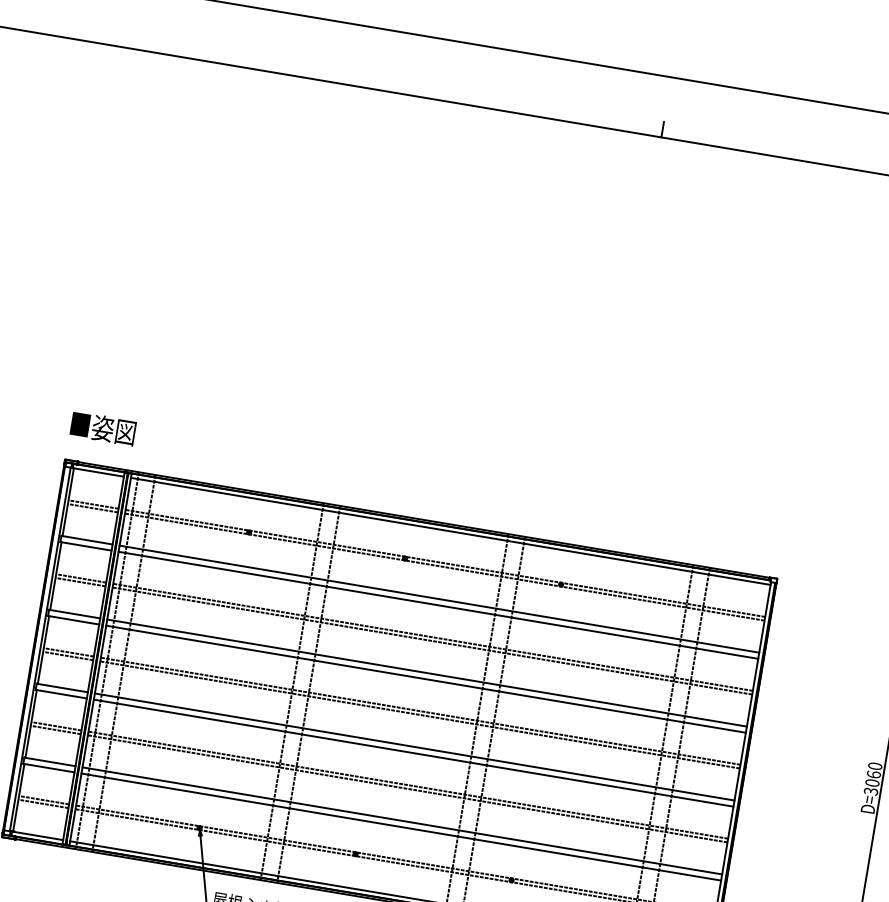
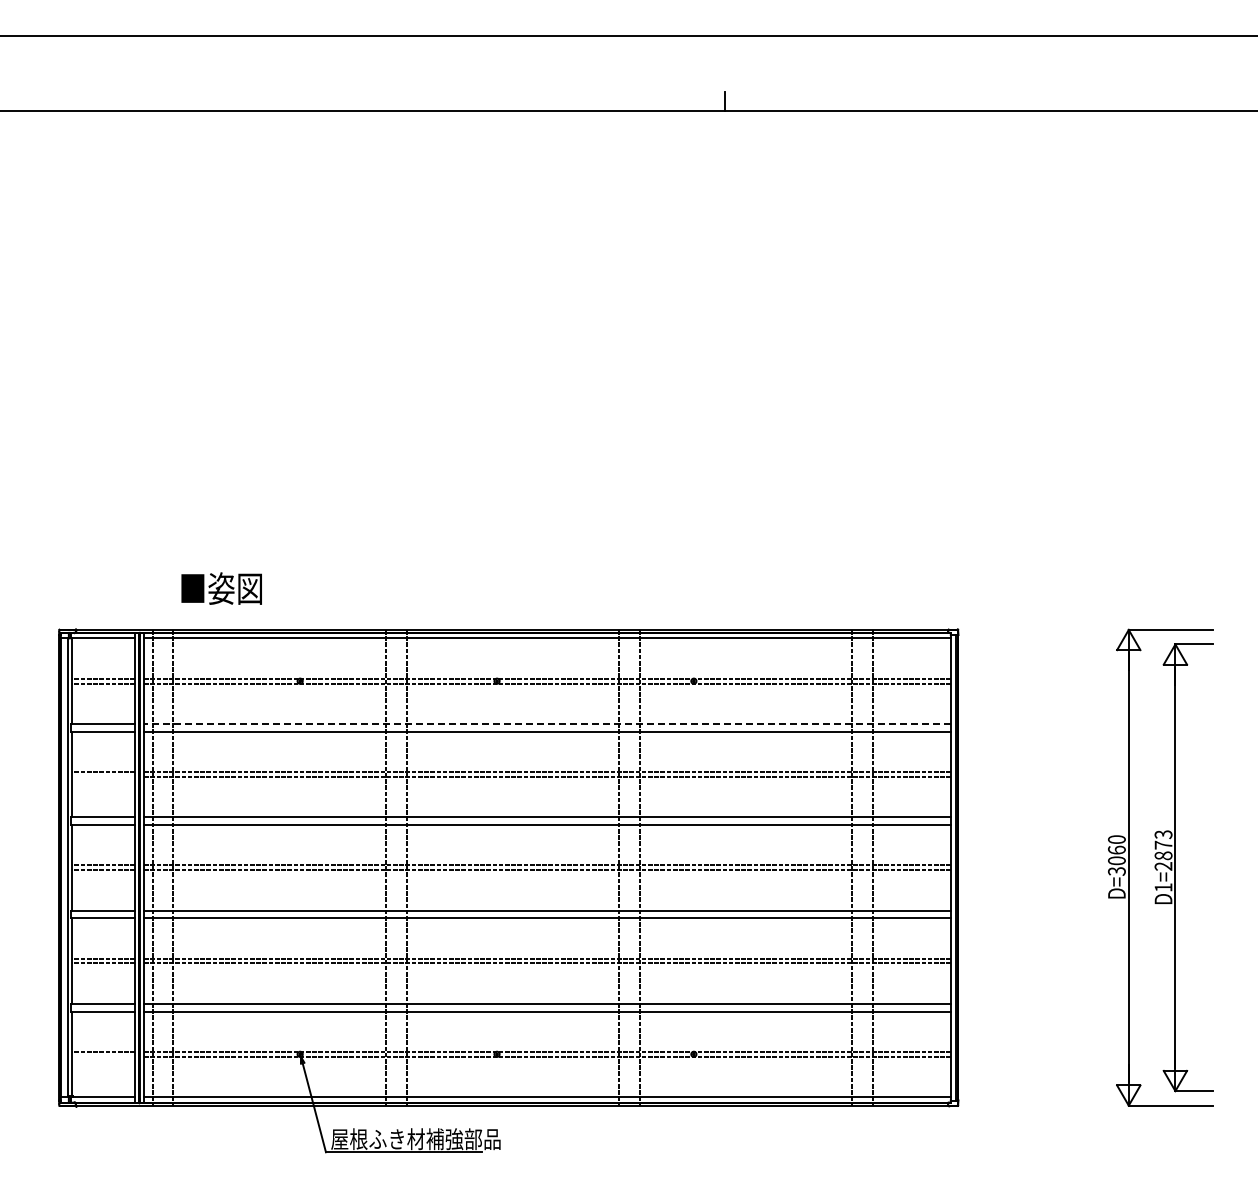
text: (103, 428) -> (221, 588), moved
line: (80, 581) -> (103, 776), removed
line: (439, 598) -> (547, 723), solid -> dashed
line: (43, 803) -> (103, 1056), removed

